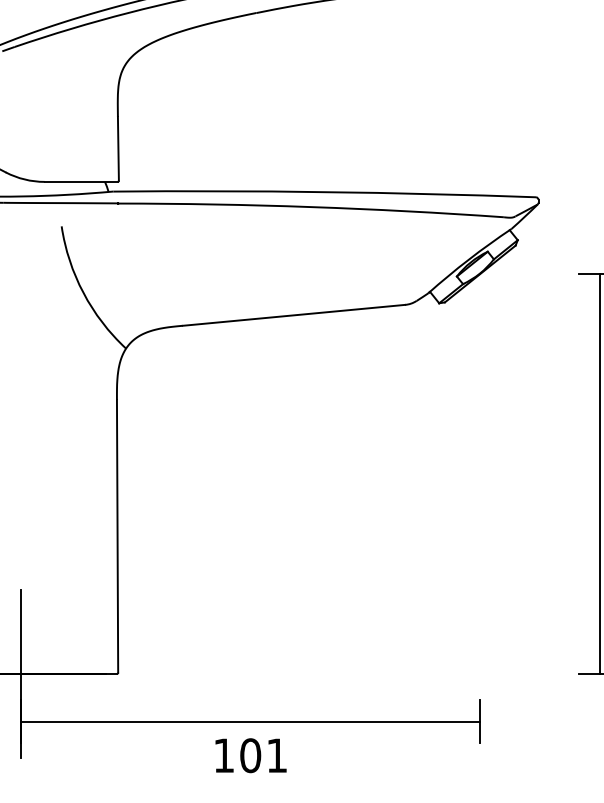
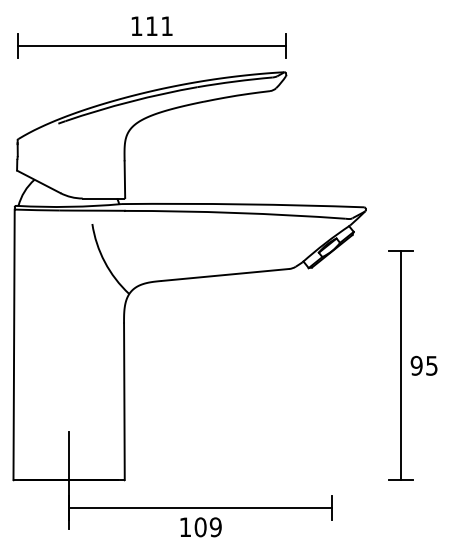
text: (276, 755) -> (215, 527), 101 -> 109

